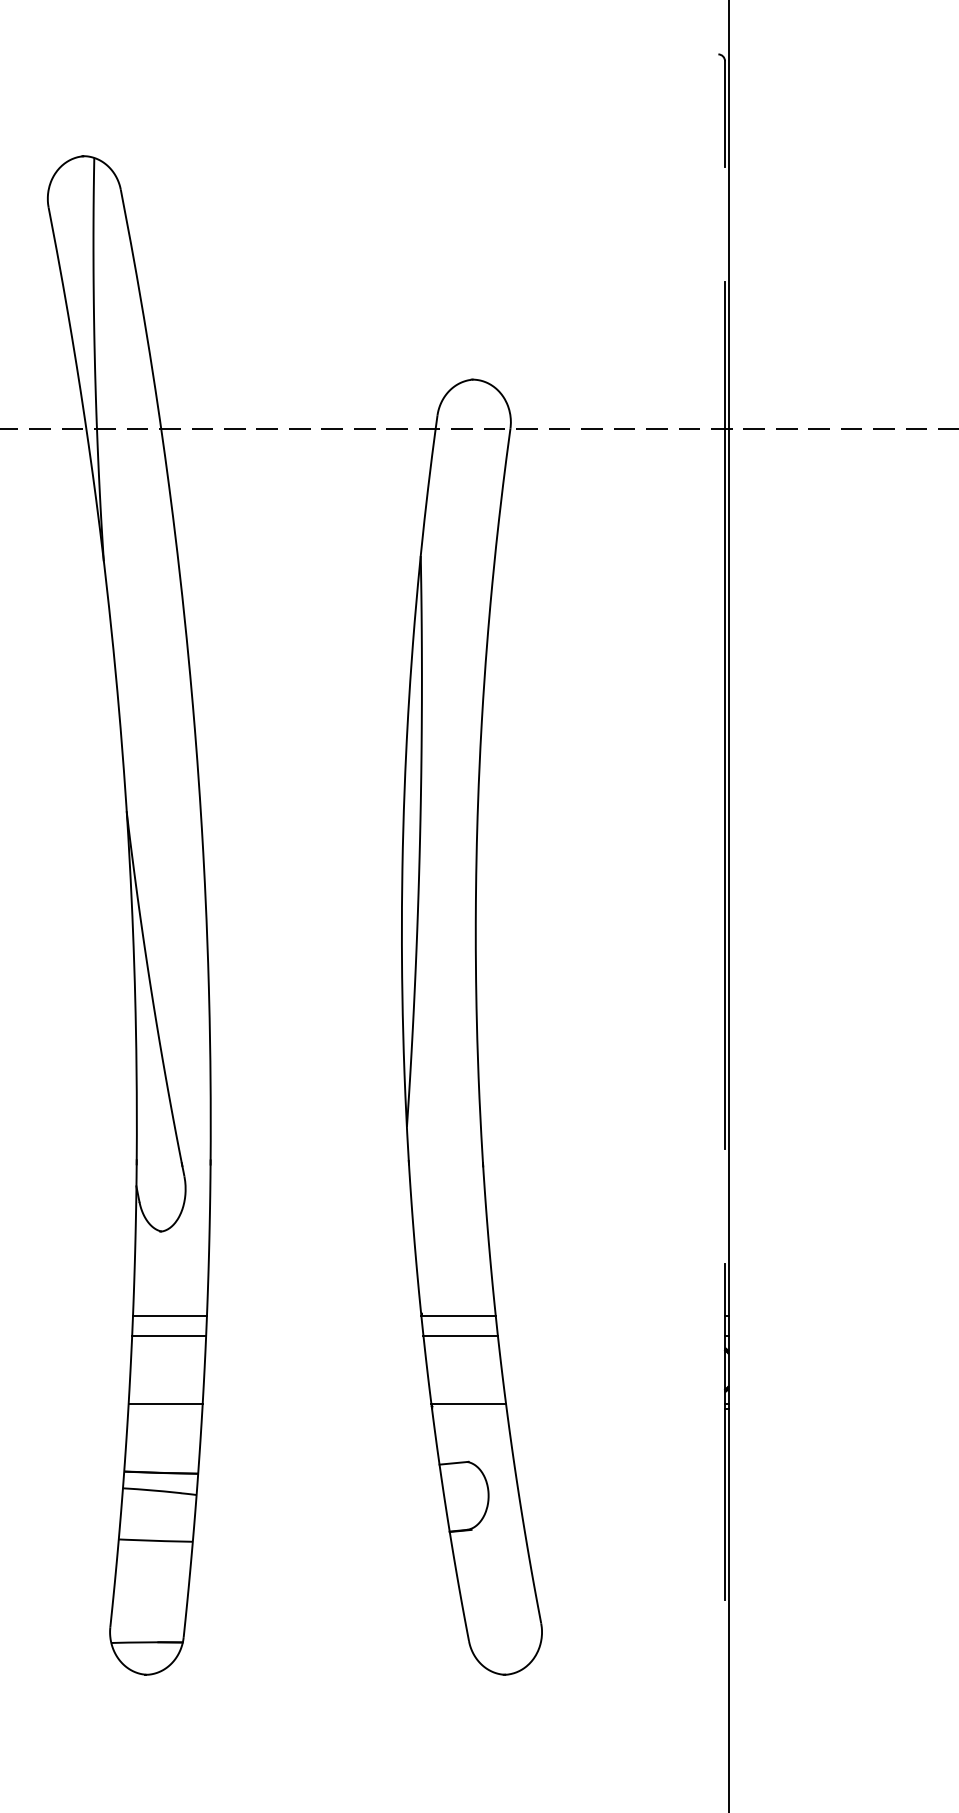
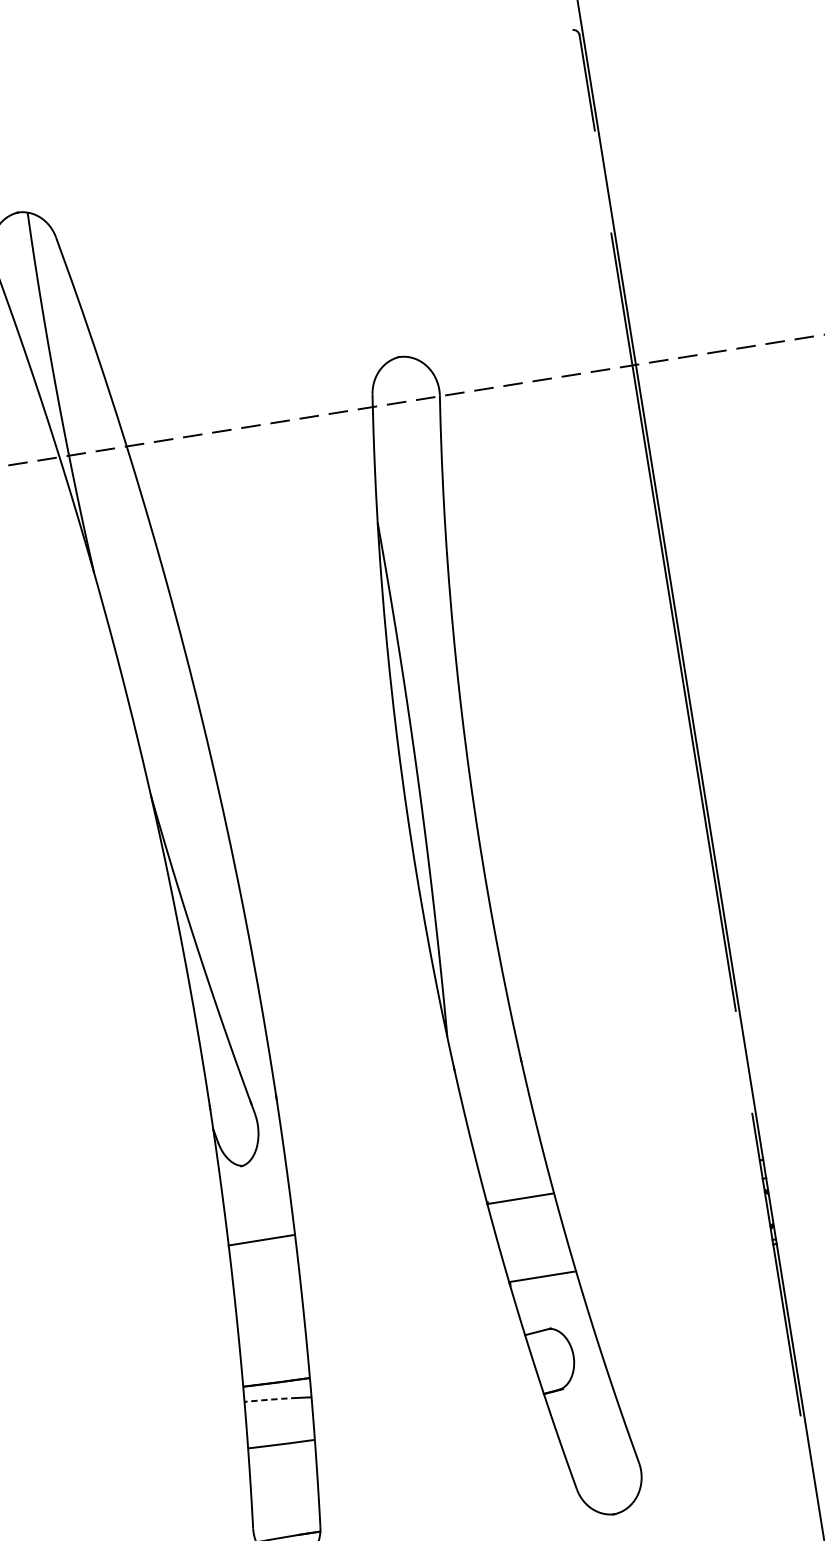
line: (168, 1335) -> (263, 1258), removed
line: (460, 1335) -> (525, 1216), removed
line: (165, 1404) -> (270, 1320), removed
line: (152, 1490) -> (271, 1399), solid -> dashed

